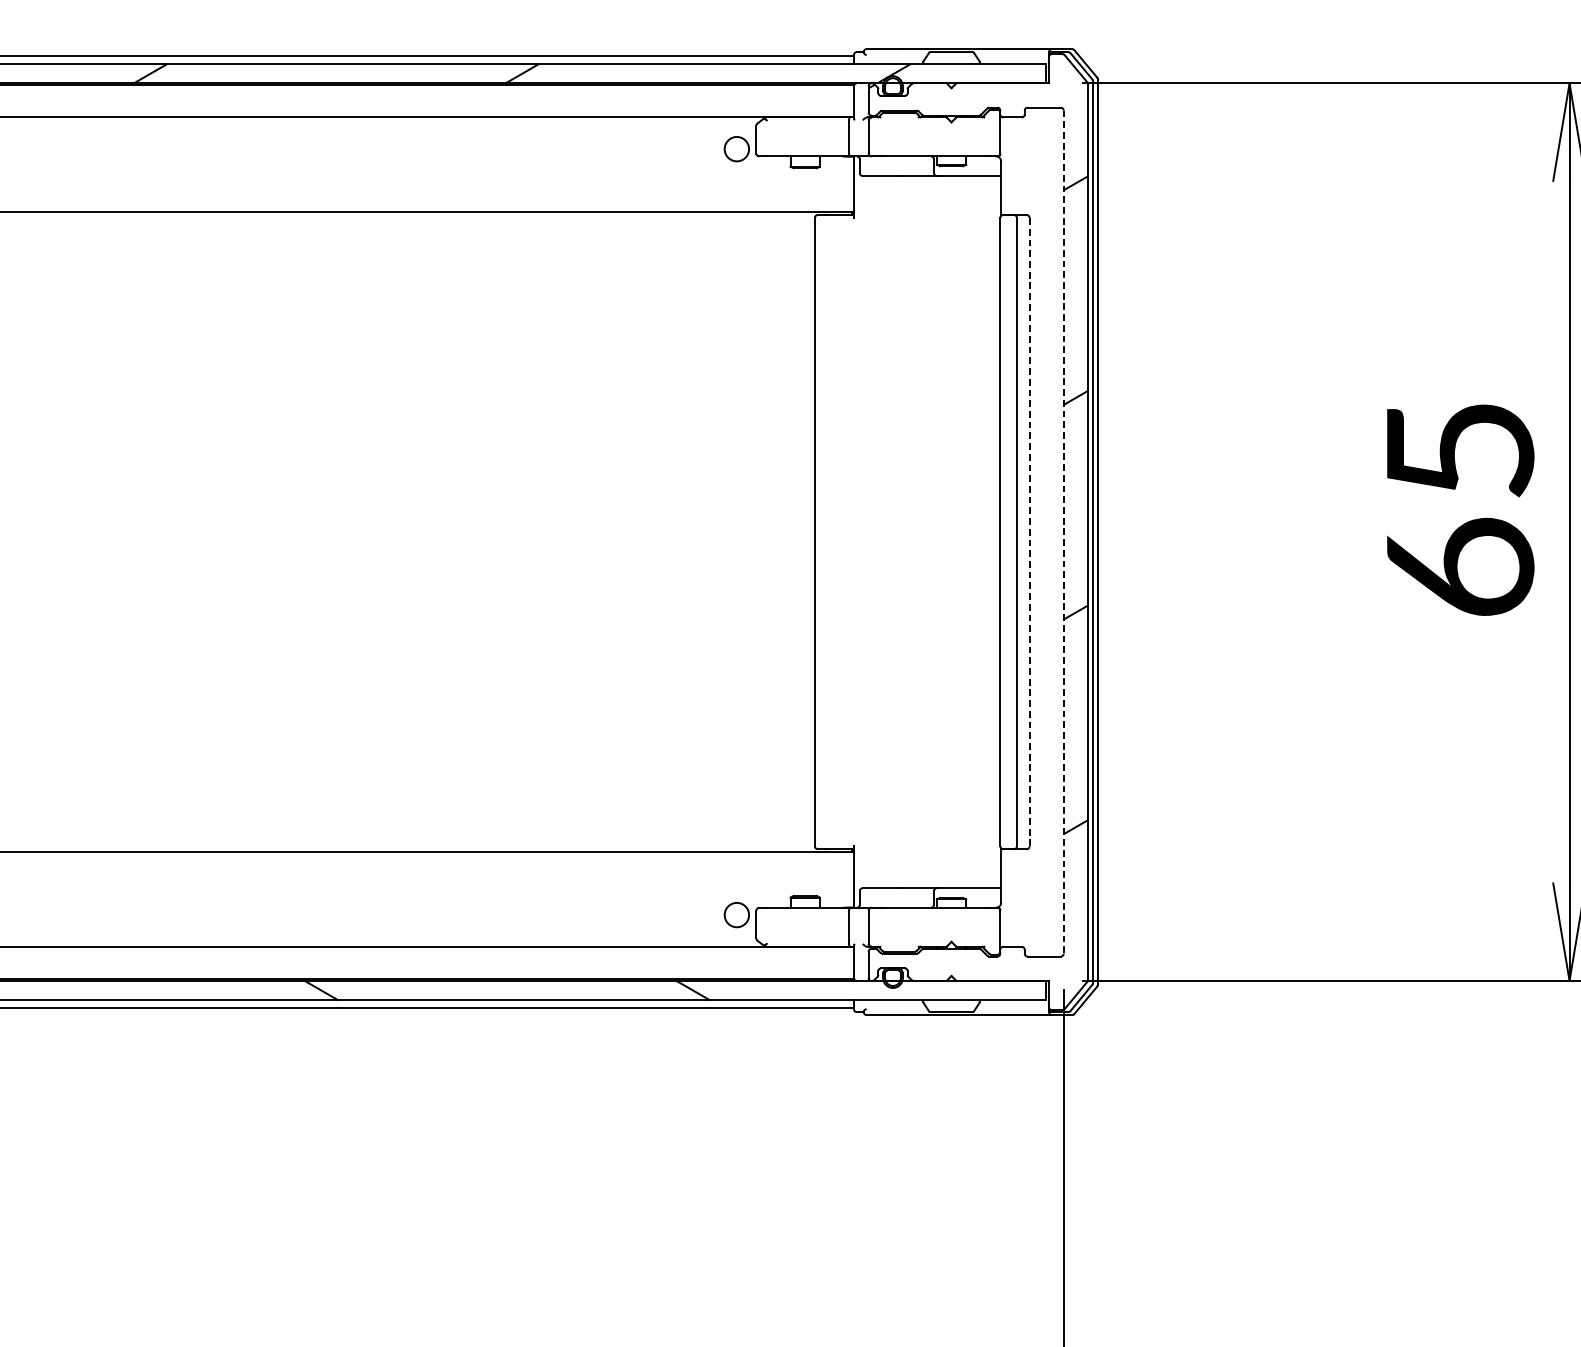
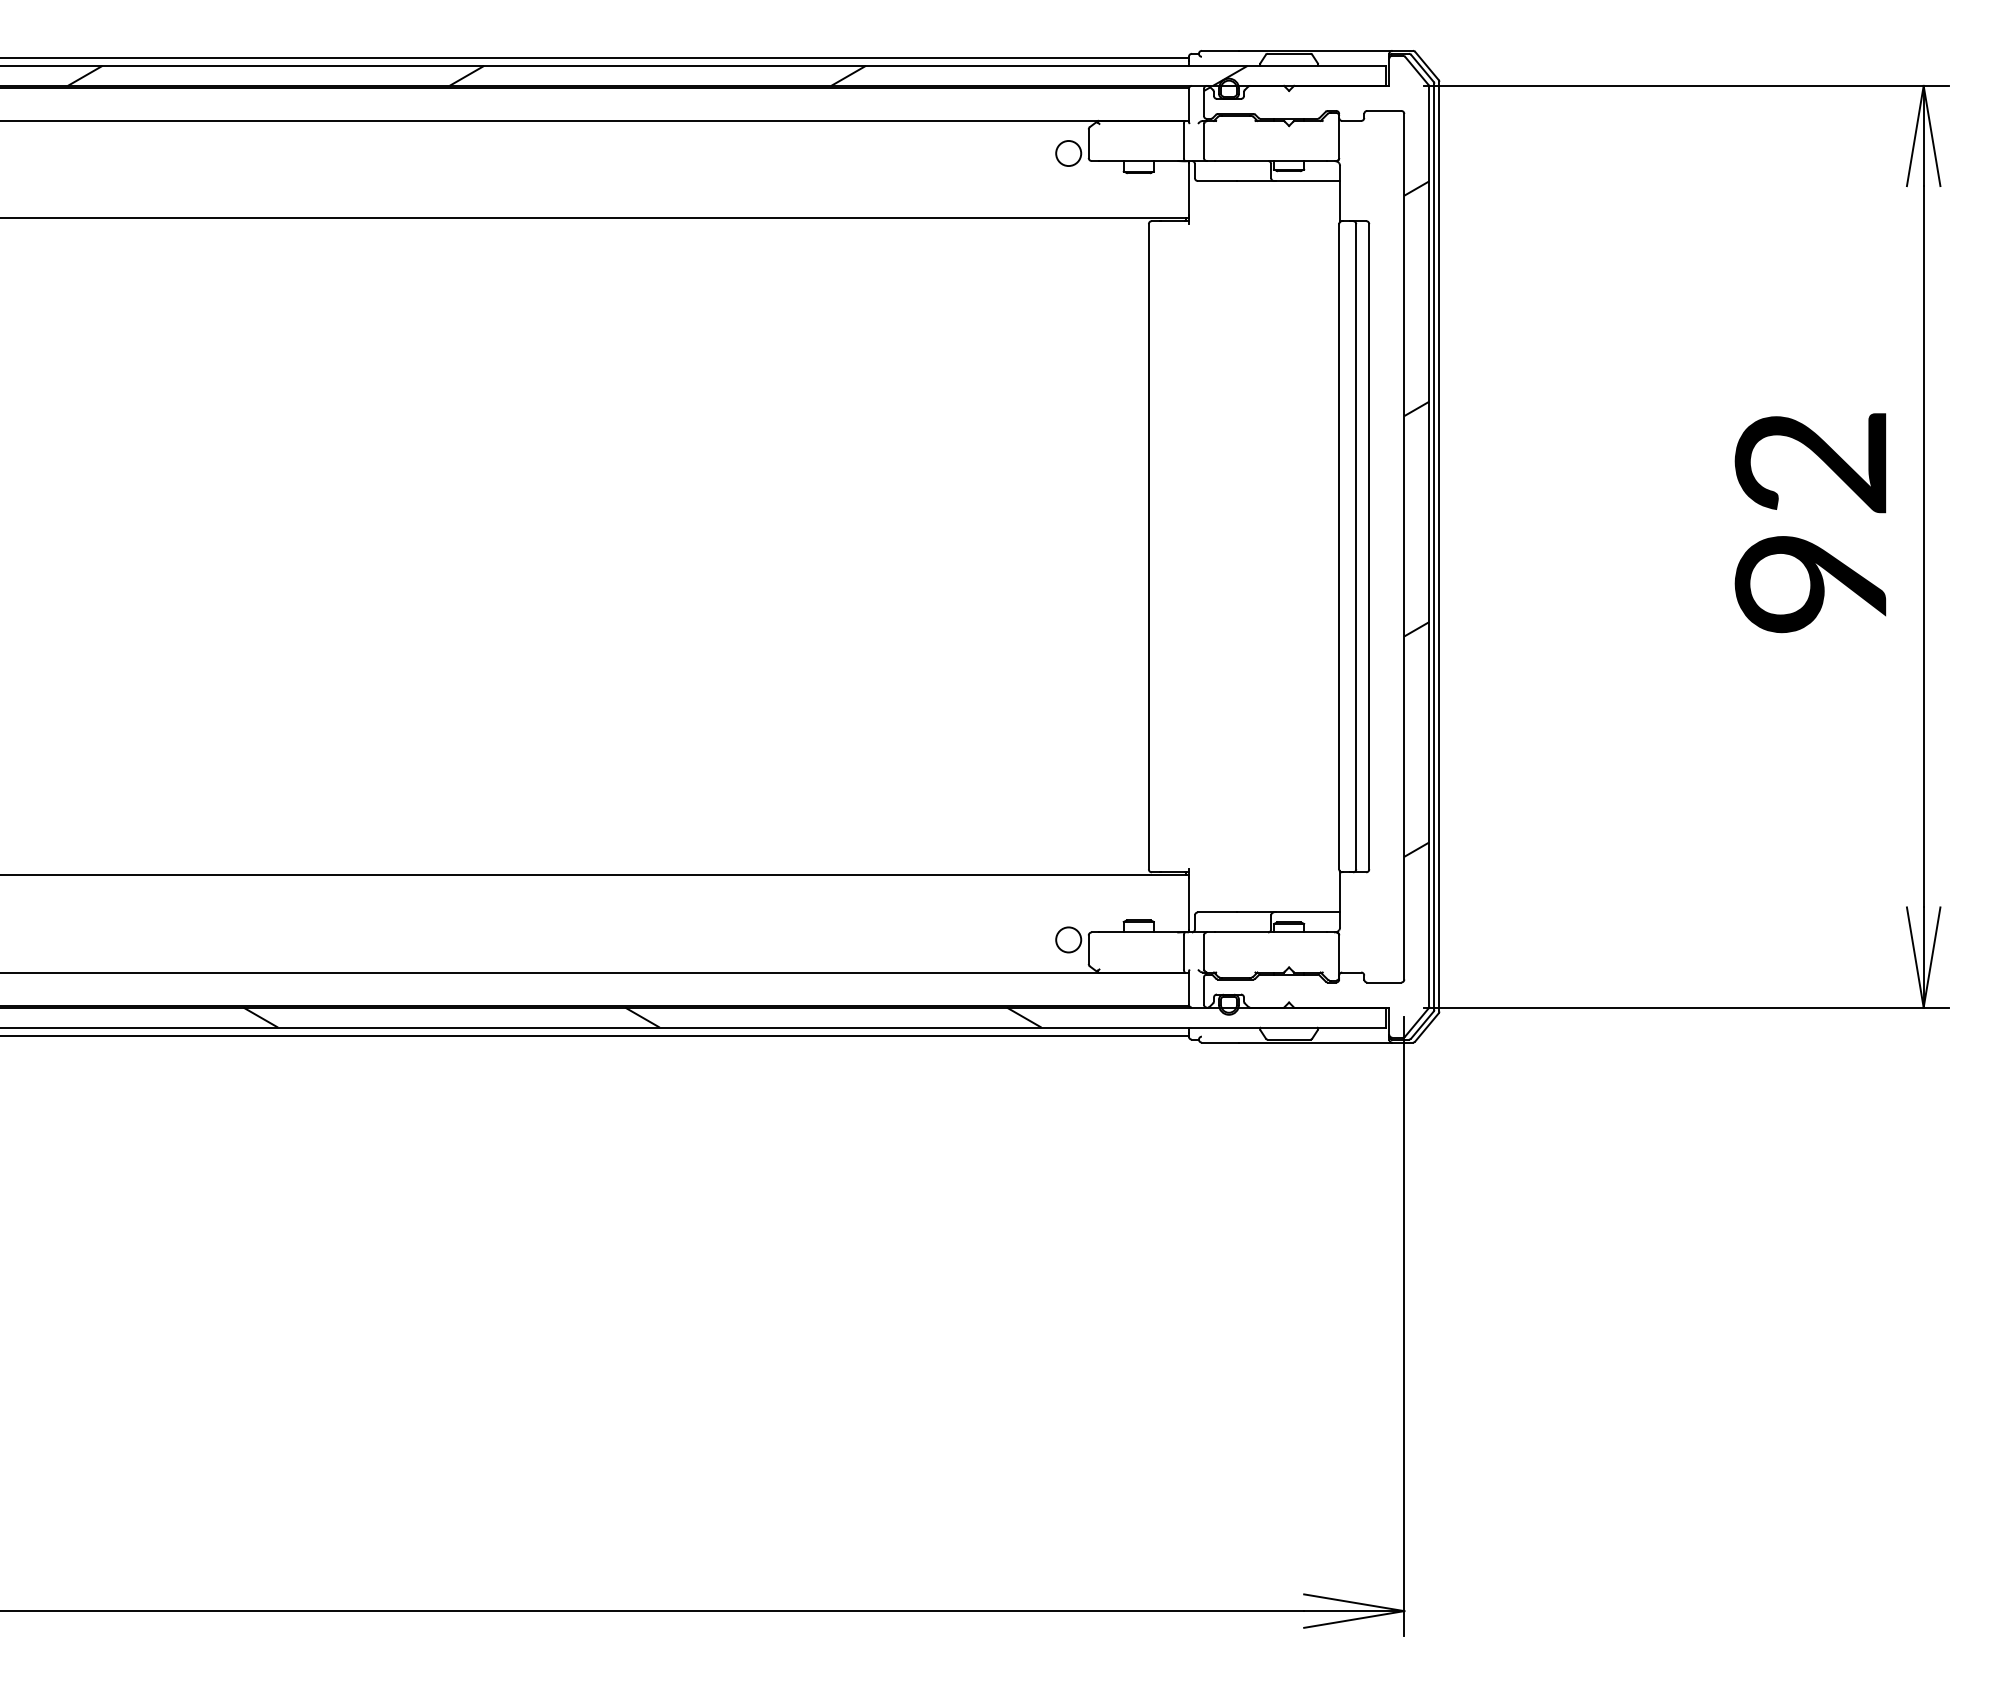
text: (1459, 509) -> (1810, 523), 65 -> 92
line: (1029, 531) -> (1369, 546), dashed -> solid
line: (1063, 531) -> (1404, 546), dashed -> solid

